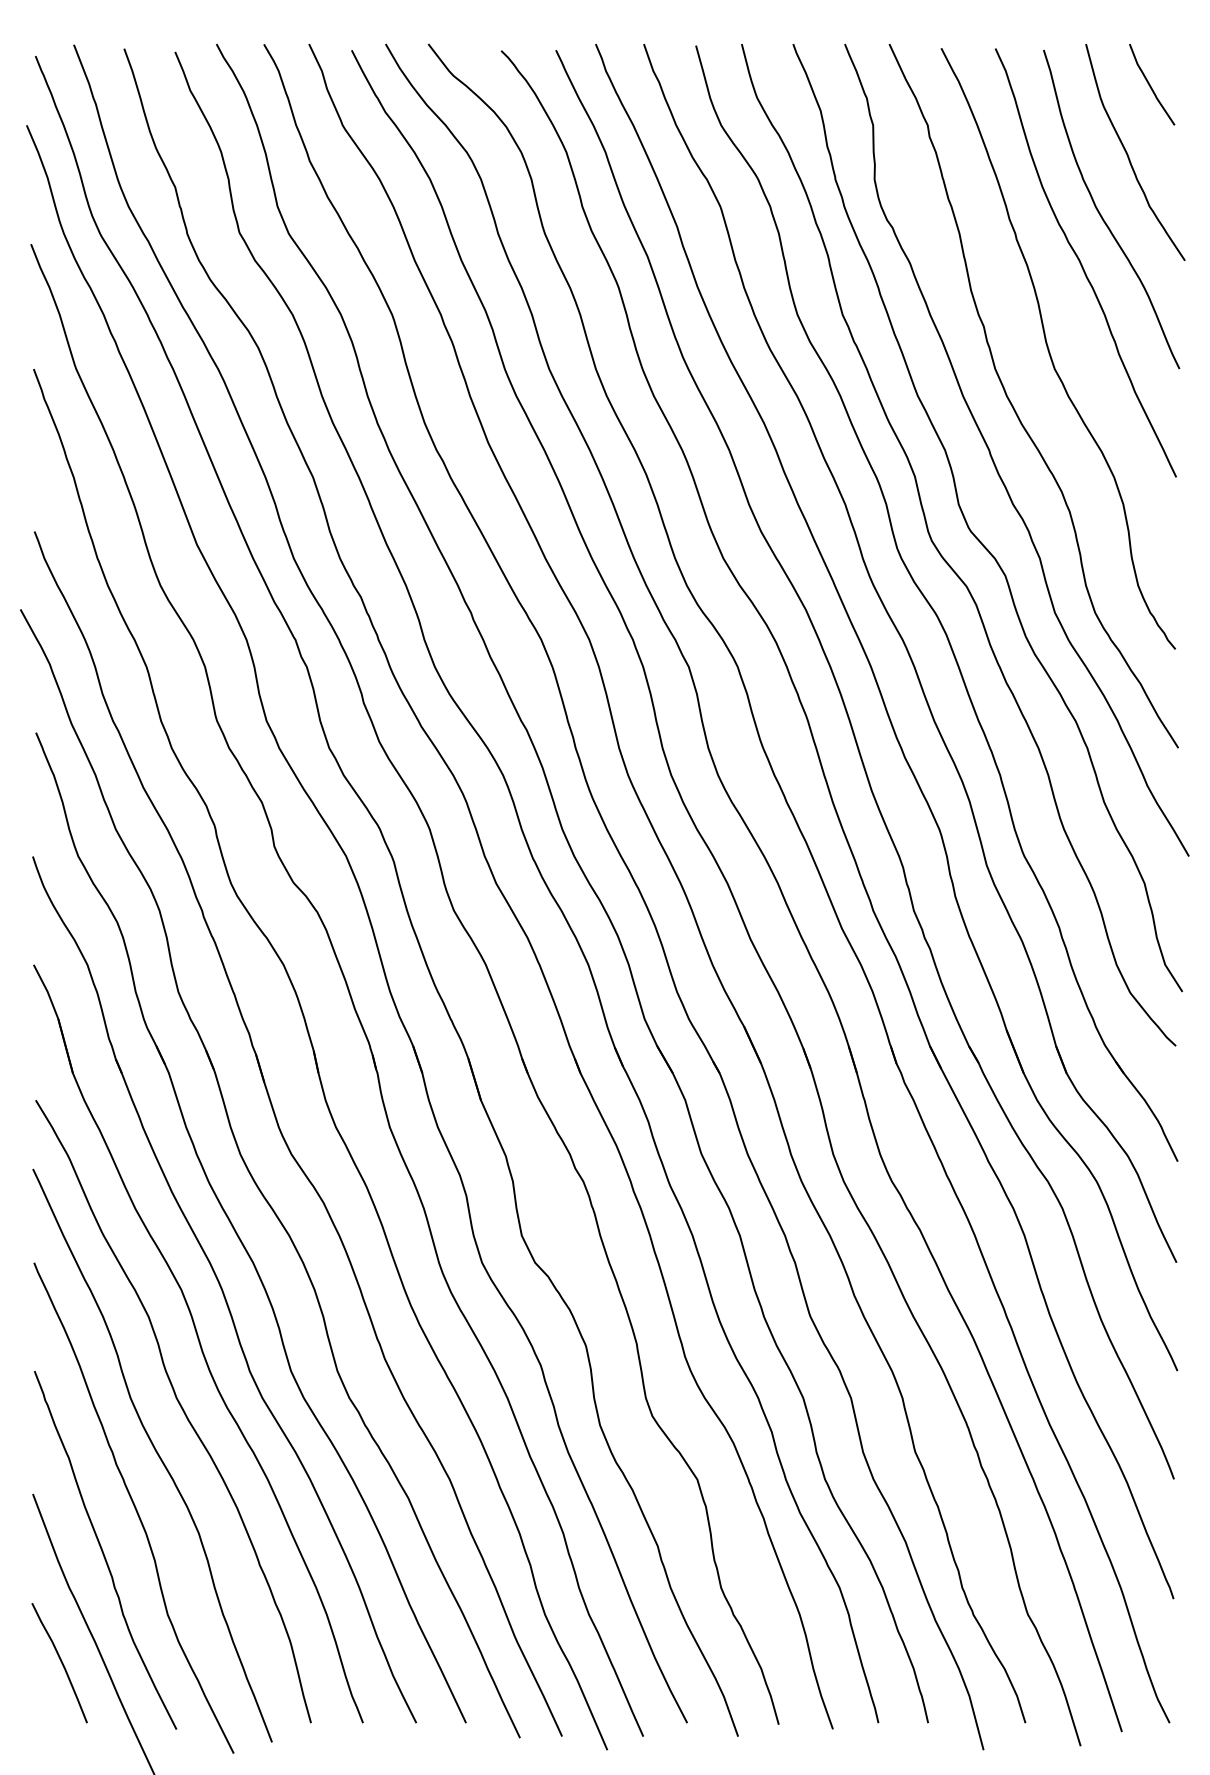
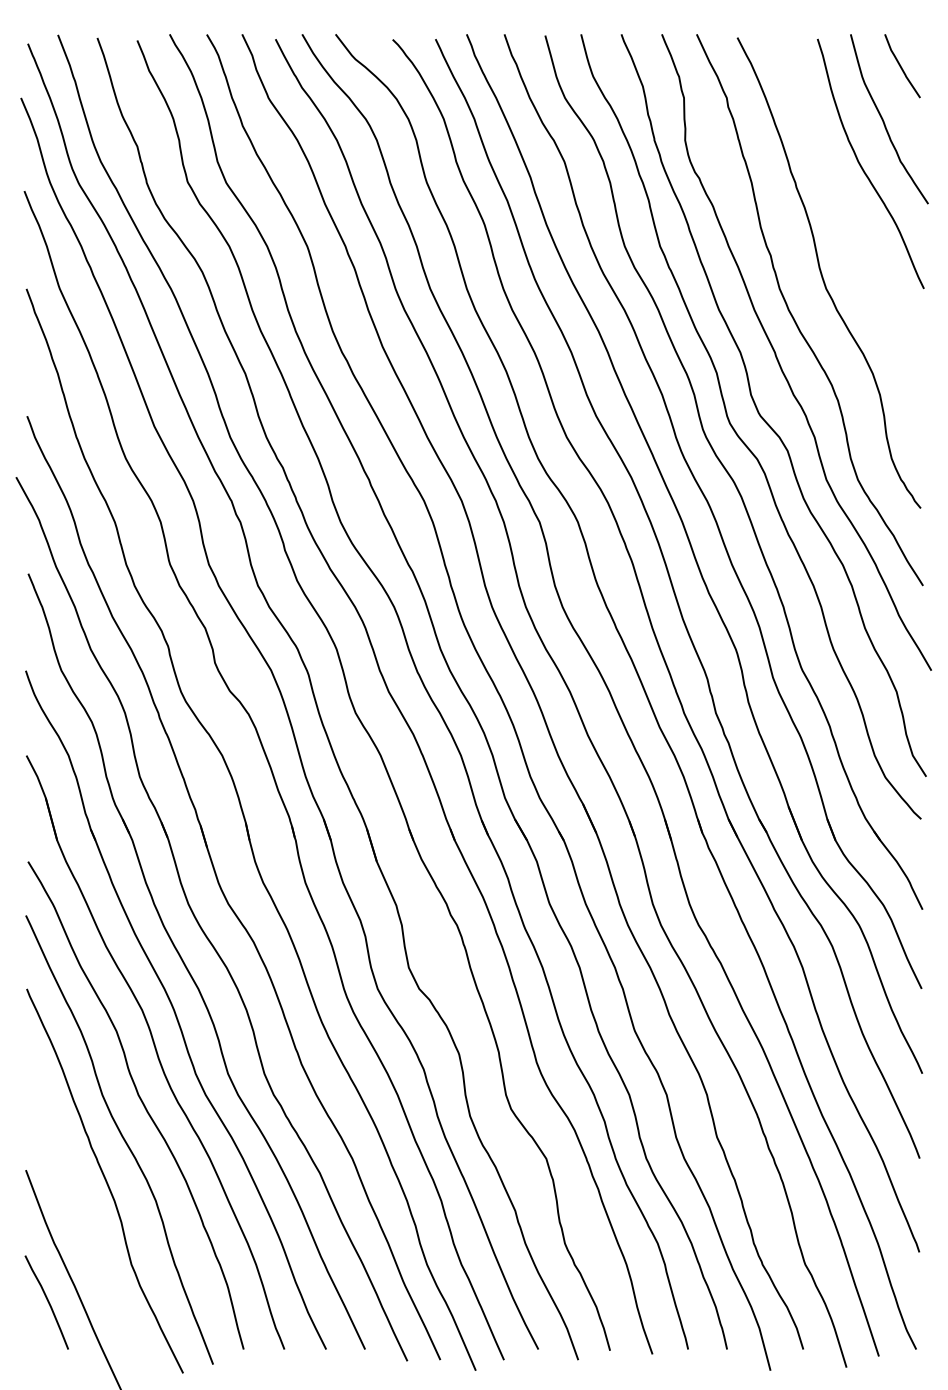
curve: (1082, 264) -> (848, 207), removed
curve: (103, 1550) -> (81, 1214), removed

